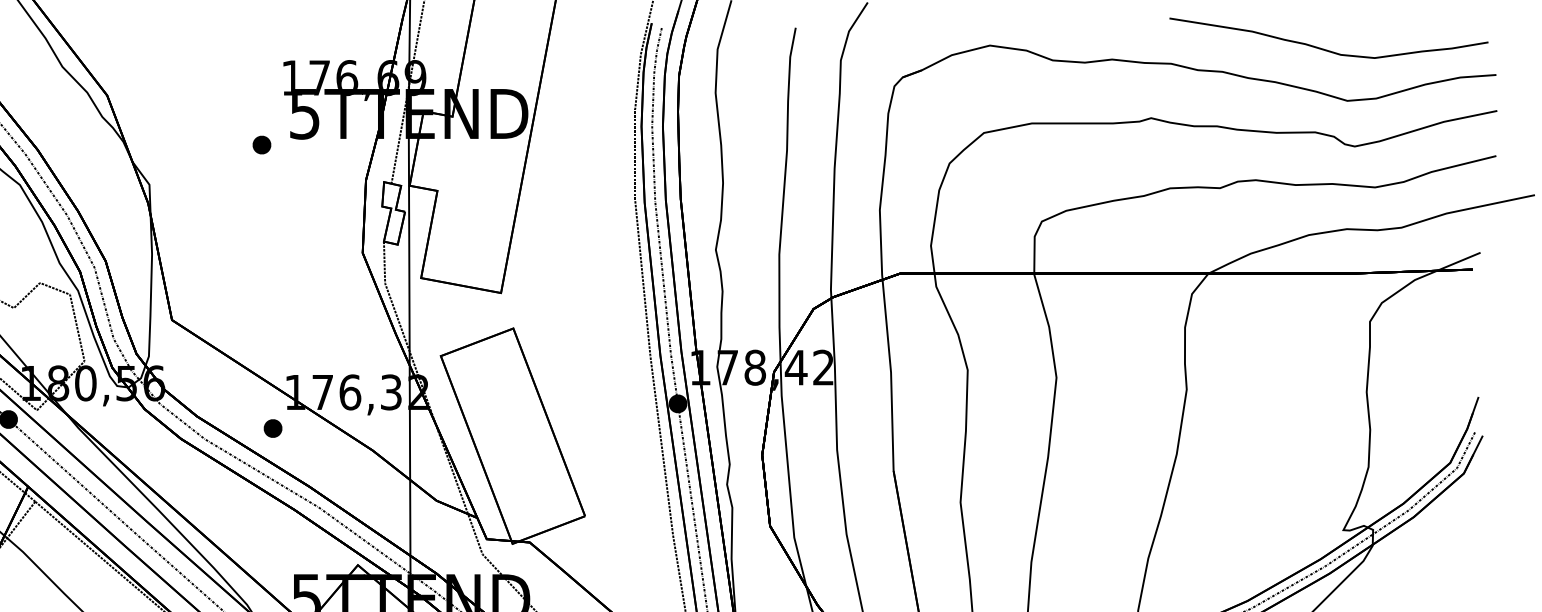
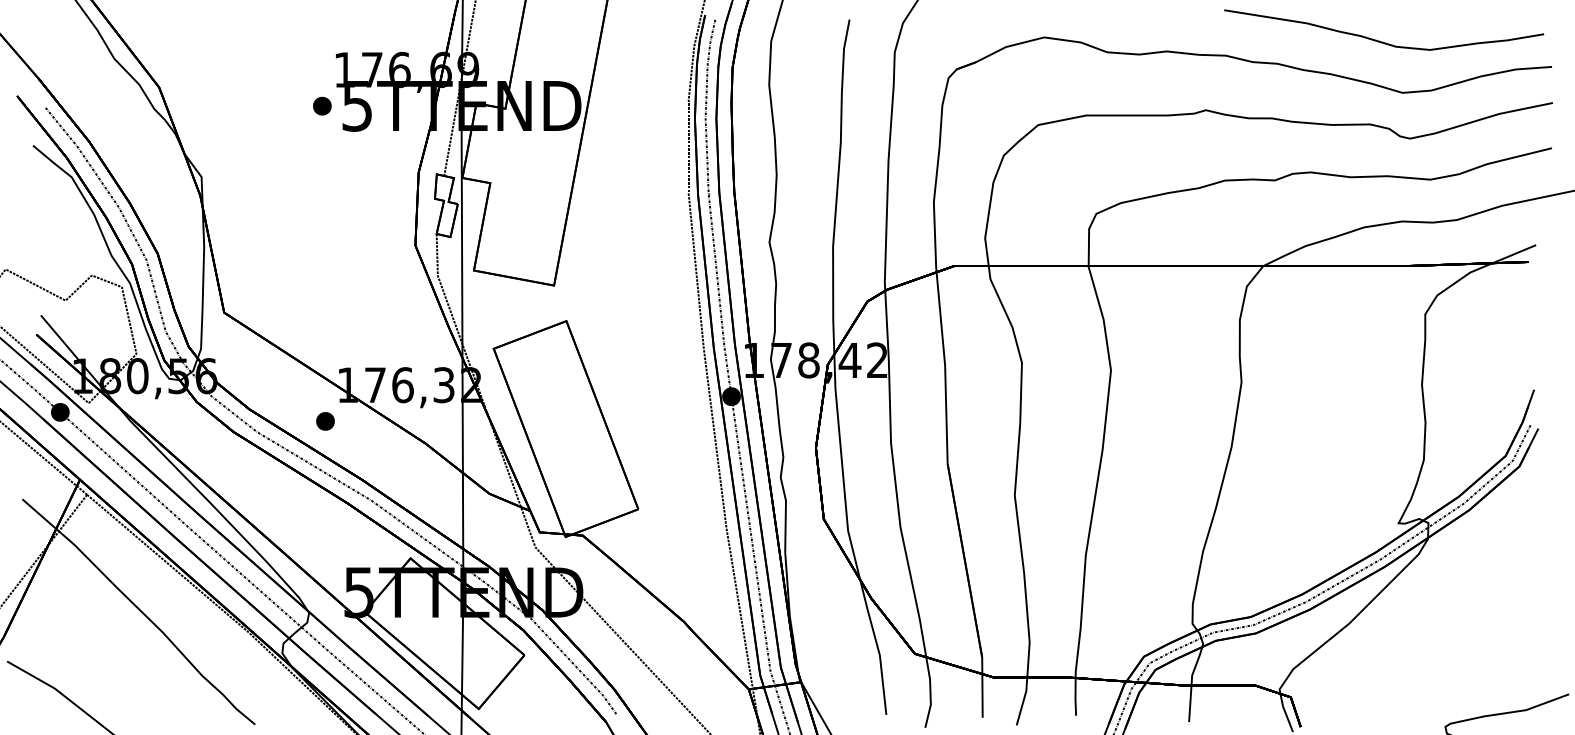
part: (262, 145) -> (322, 106), moved

